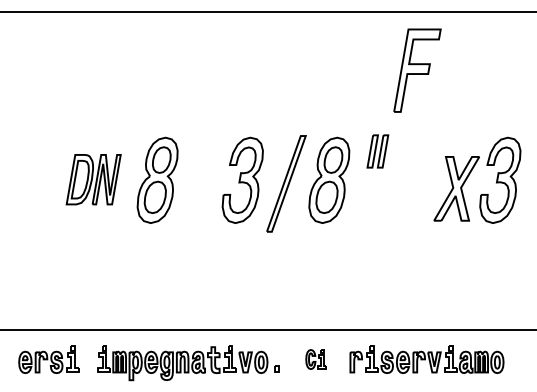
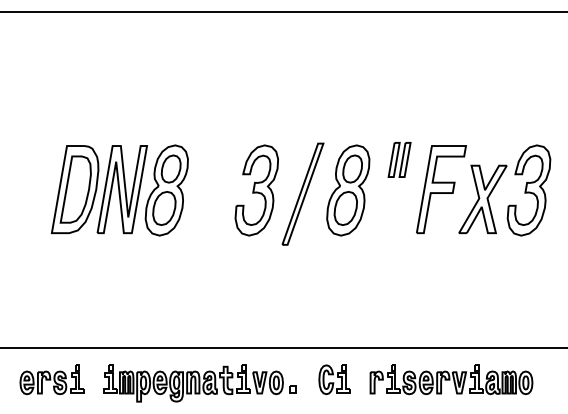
part: (417, 70) -> (441, 189), moved
part: (92, 179) -> (98, 189), size x1.67
part: (316, 359) -> (334, 379), size x1.43

